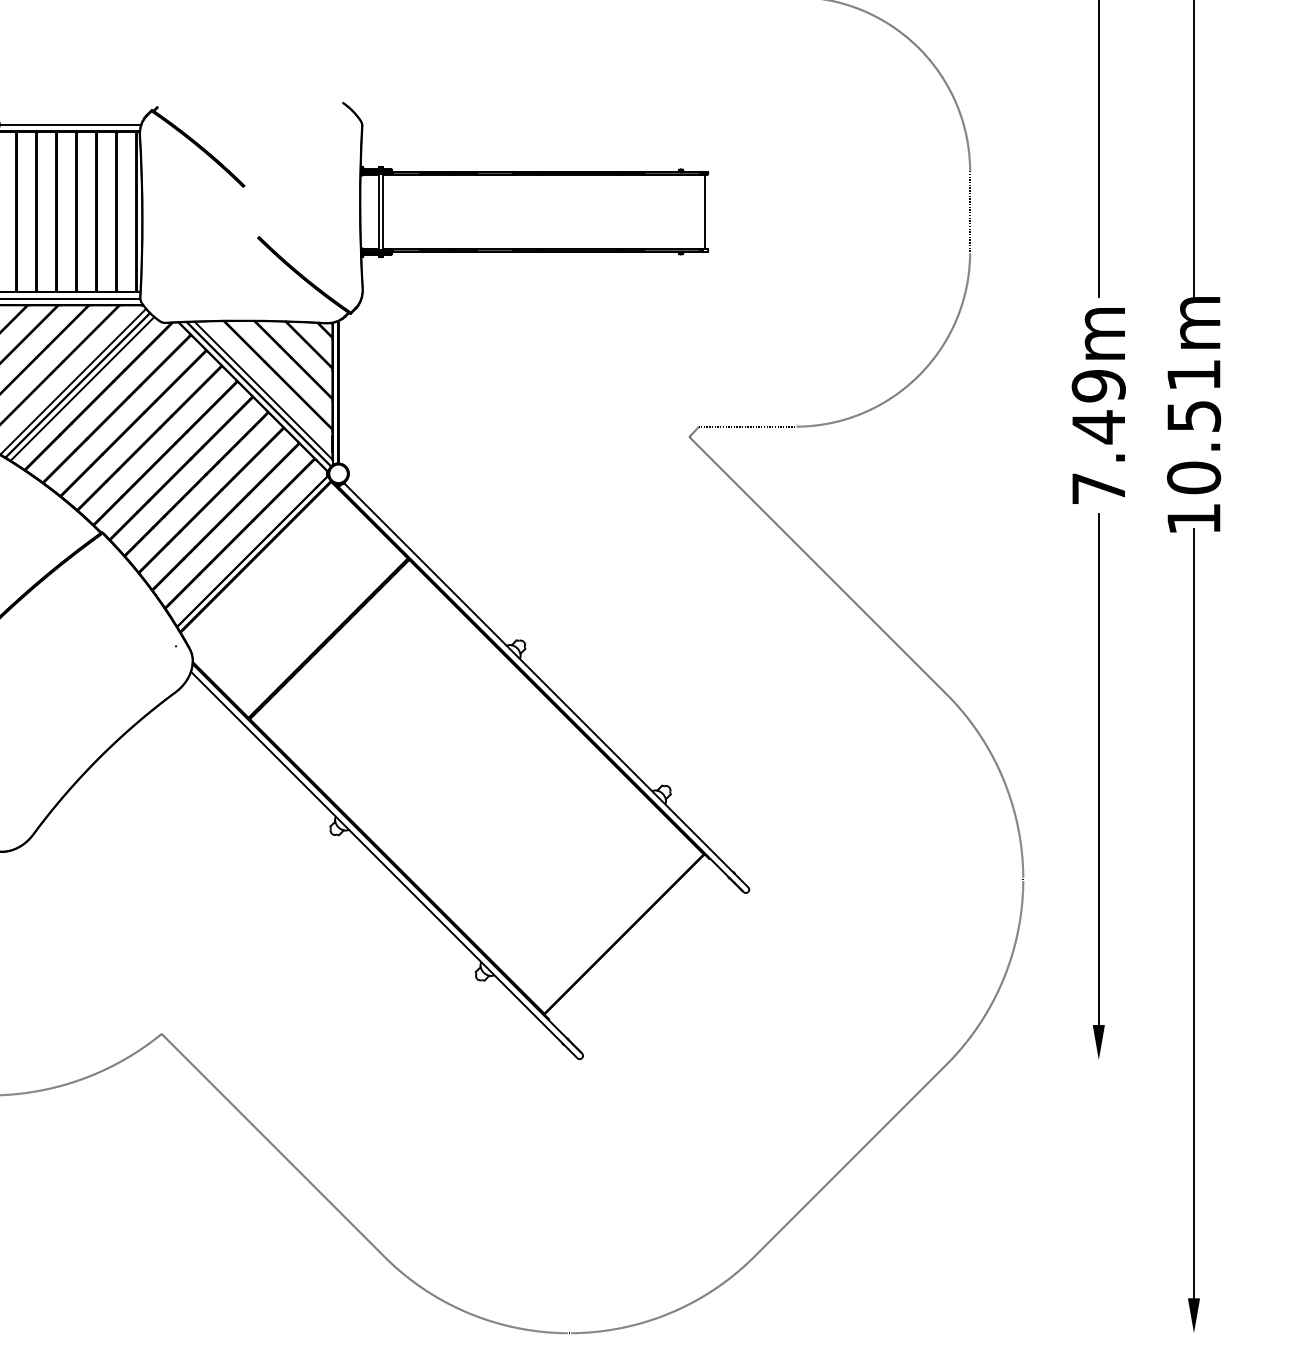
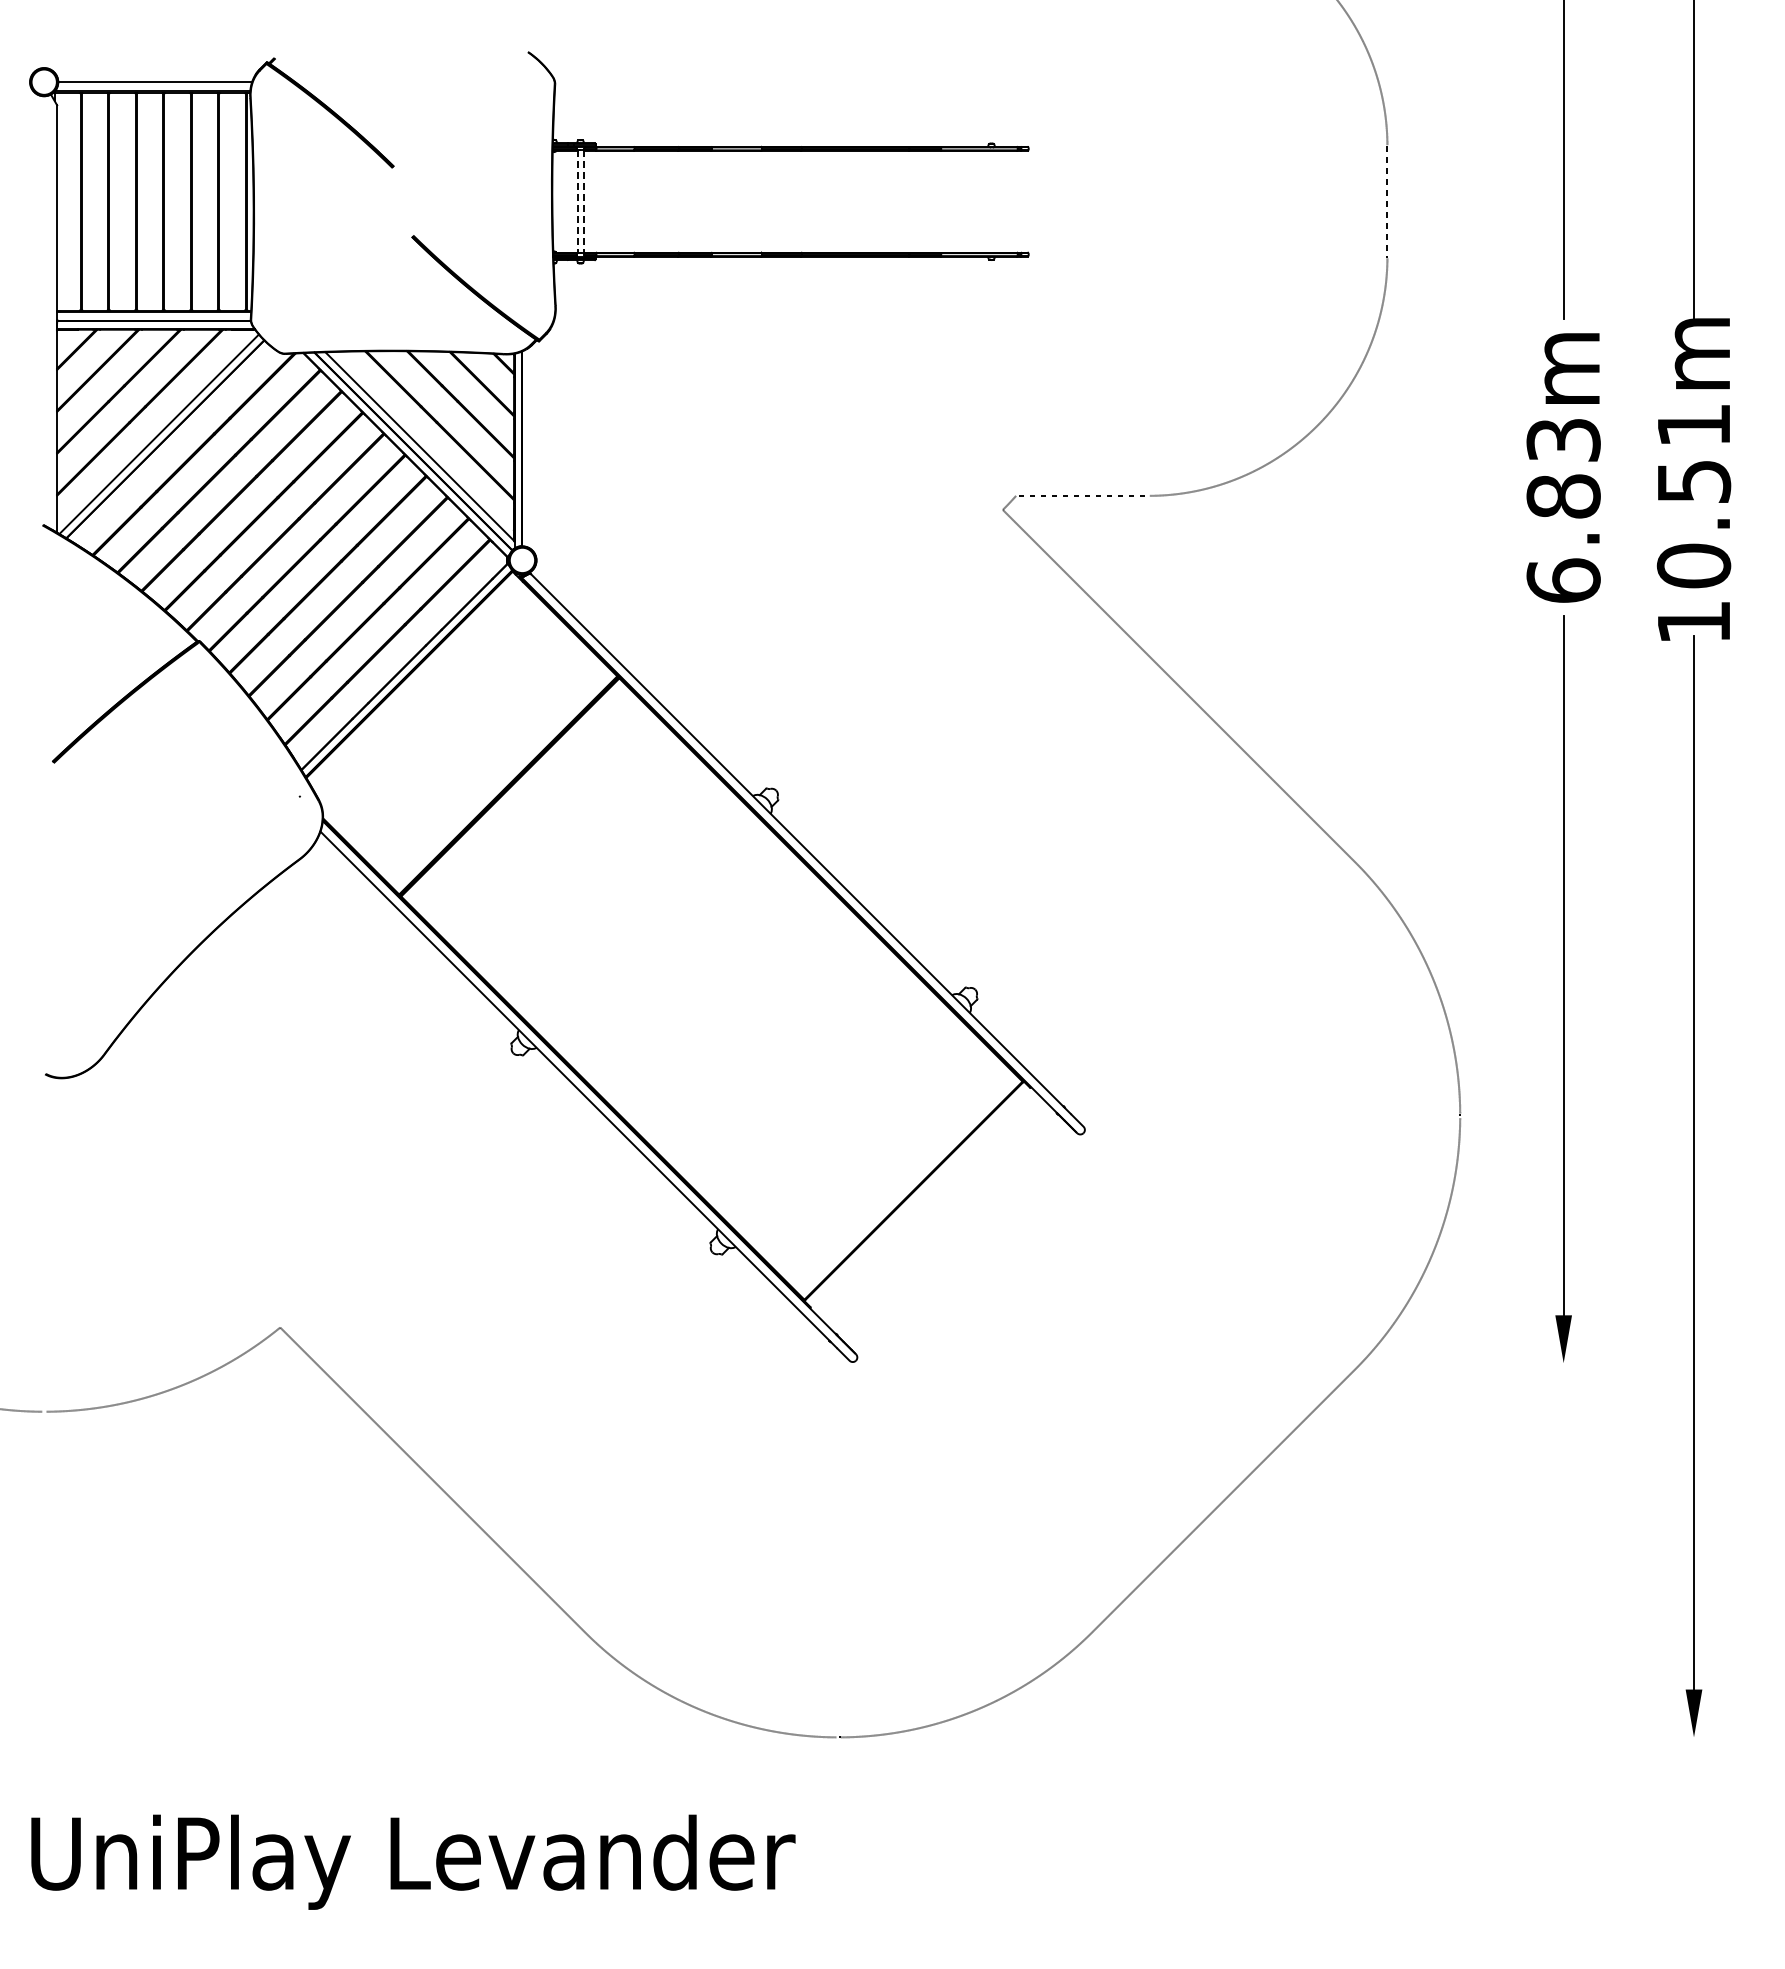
line: (378, 211) -> (577, 201), solid -> dashed
line: (383, 211) -> (583, 201), solid -> dashed
line: (704, 211) -> (1023, 201), removed
line: (82, 388) -> (171, 443), removed
text: (1098, 437) -> (1563, 510), 7.49m -> 6.83m

